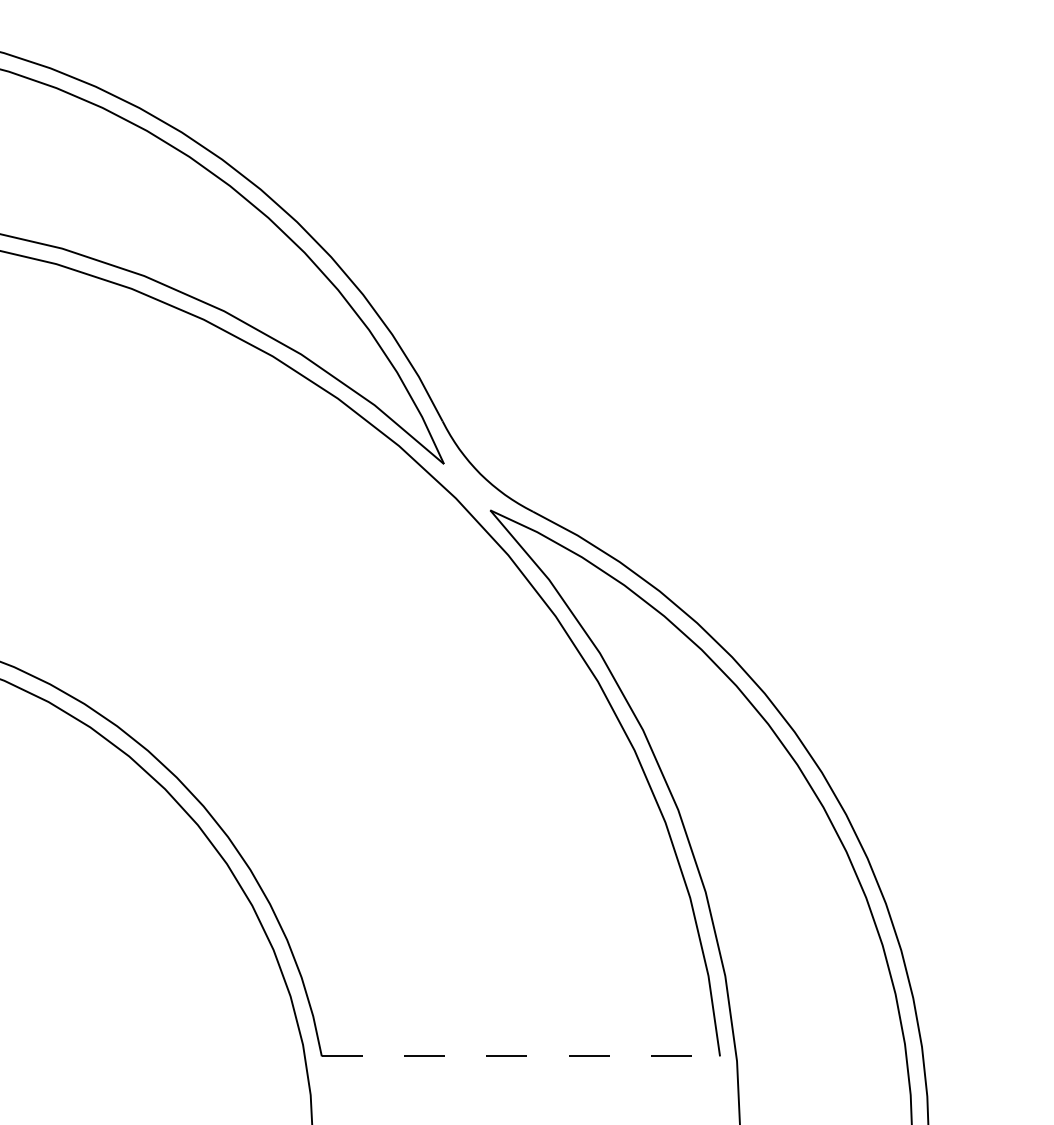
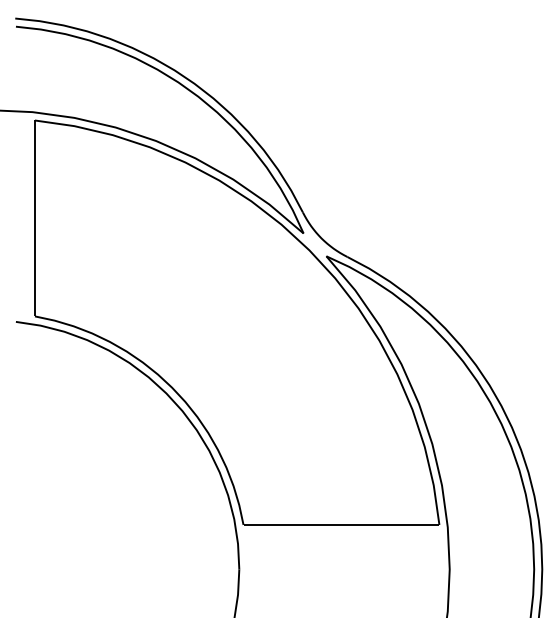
line: (521, 1055) -> (341, 524), dashed -> solid

